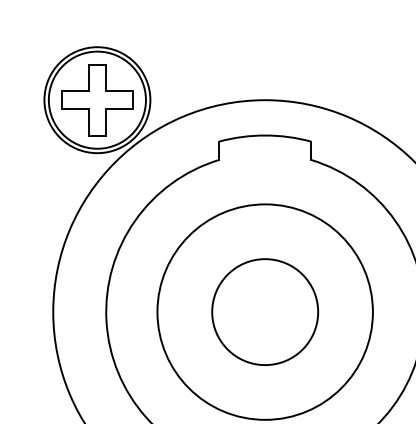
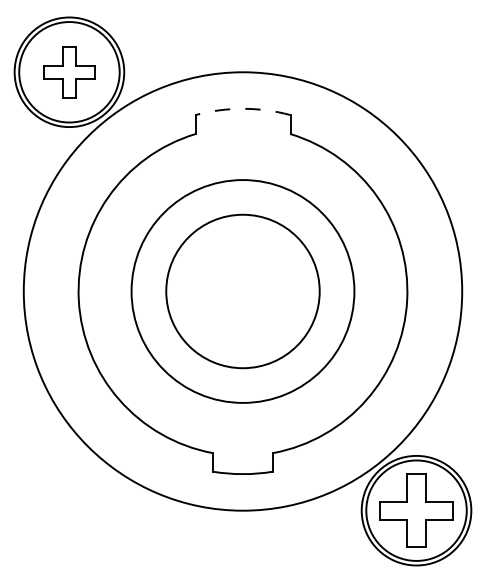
part: (97, 100) -> (69, 72), size x0.7
arc: (264, 135) -> (242, 108), solid -> dashed
circle: (264, 312) -> (242, 291), size x1.4

